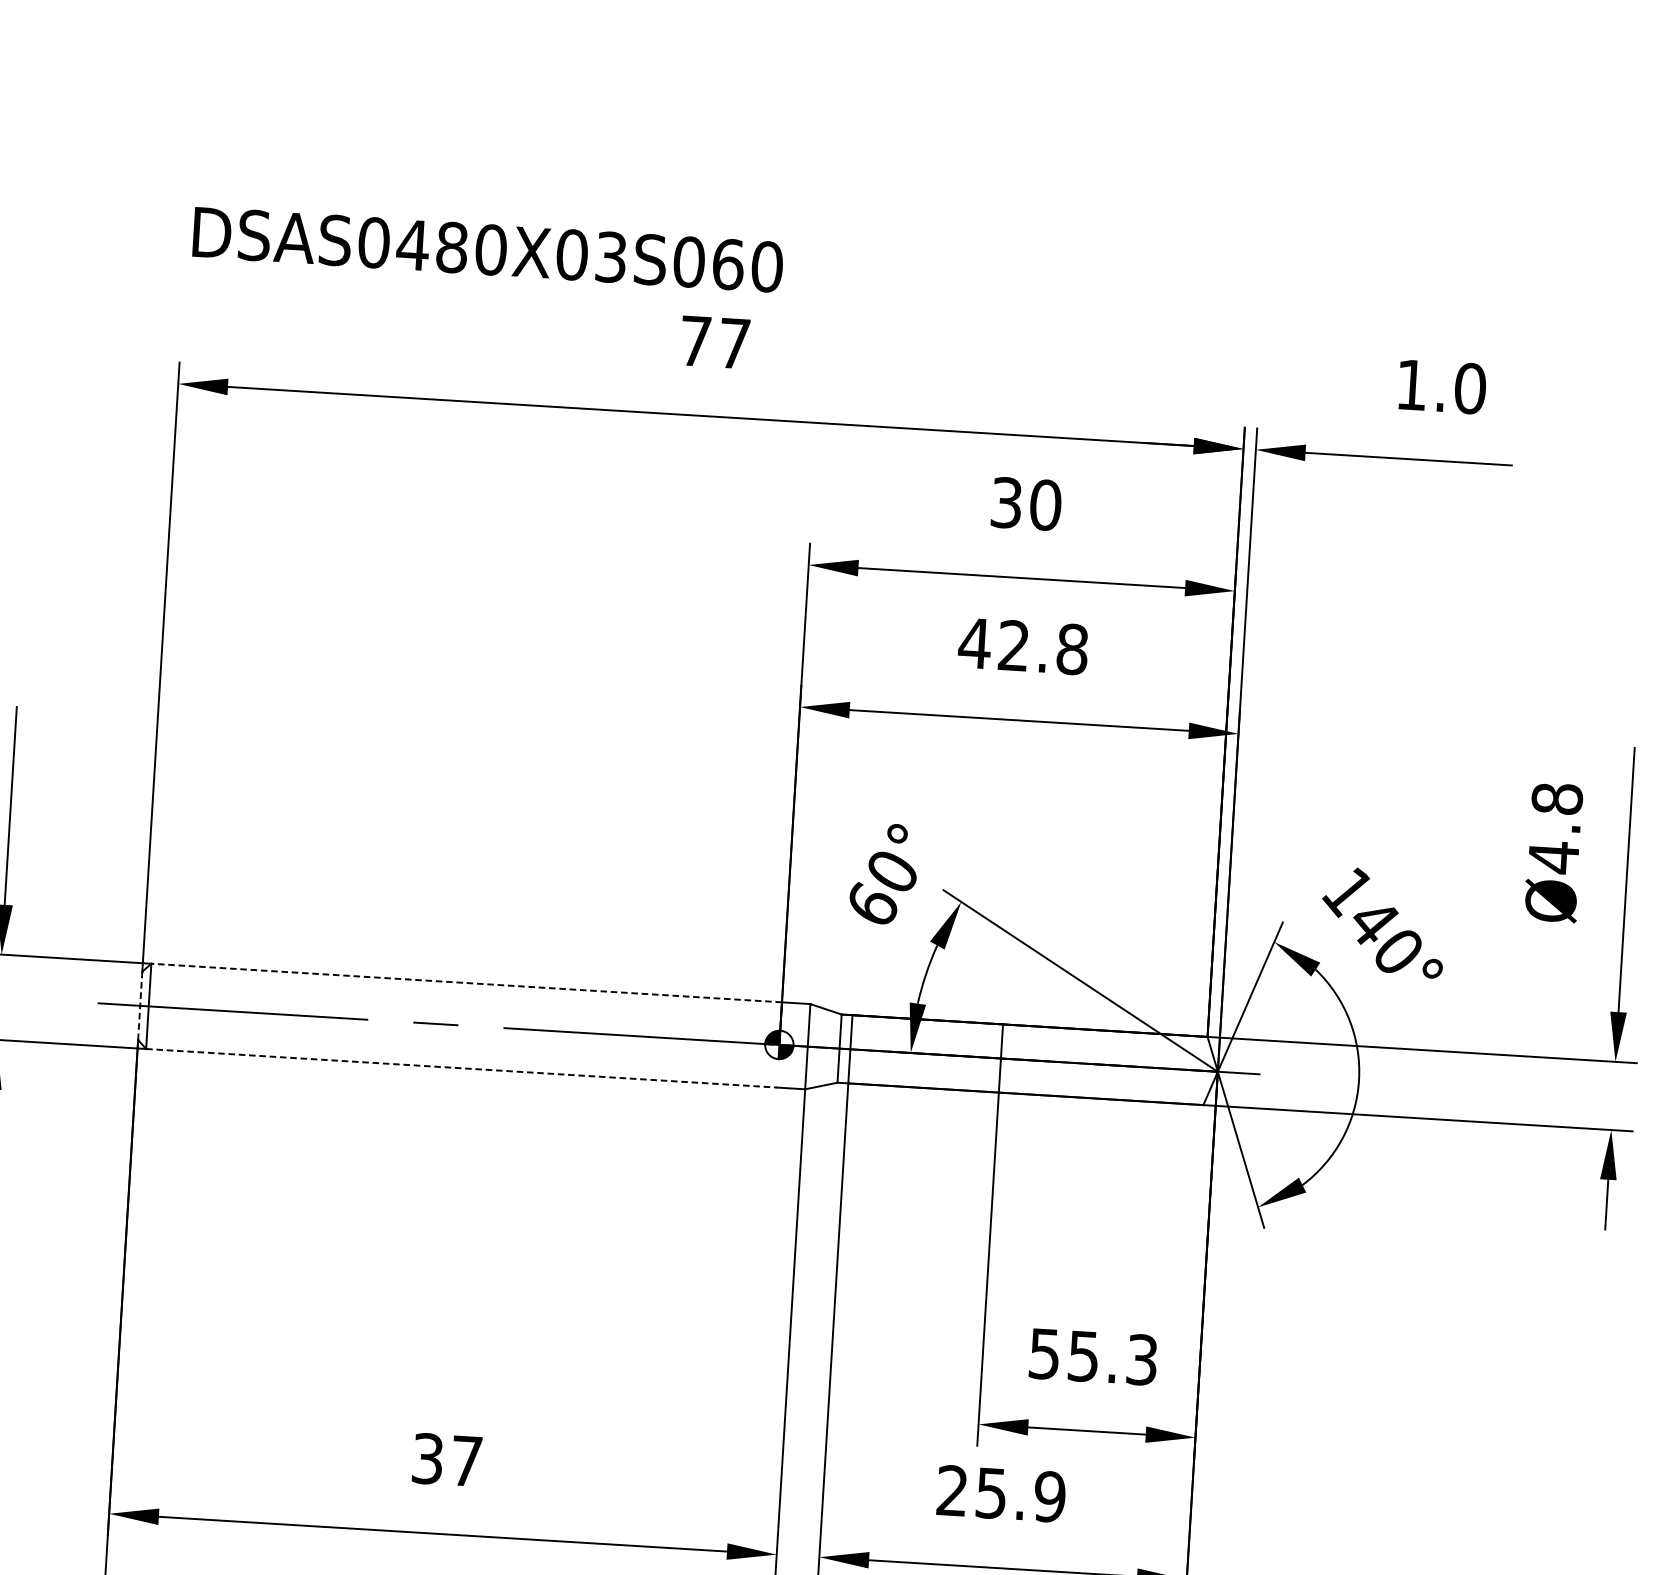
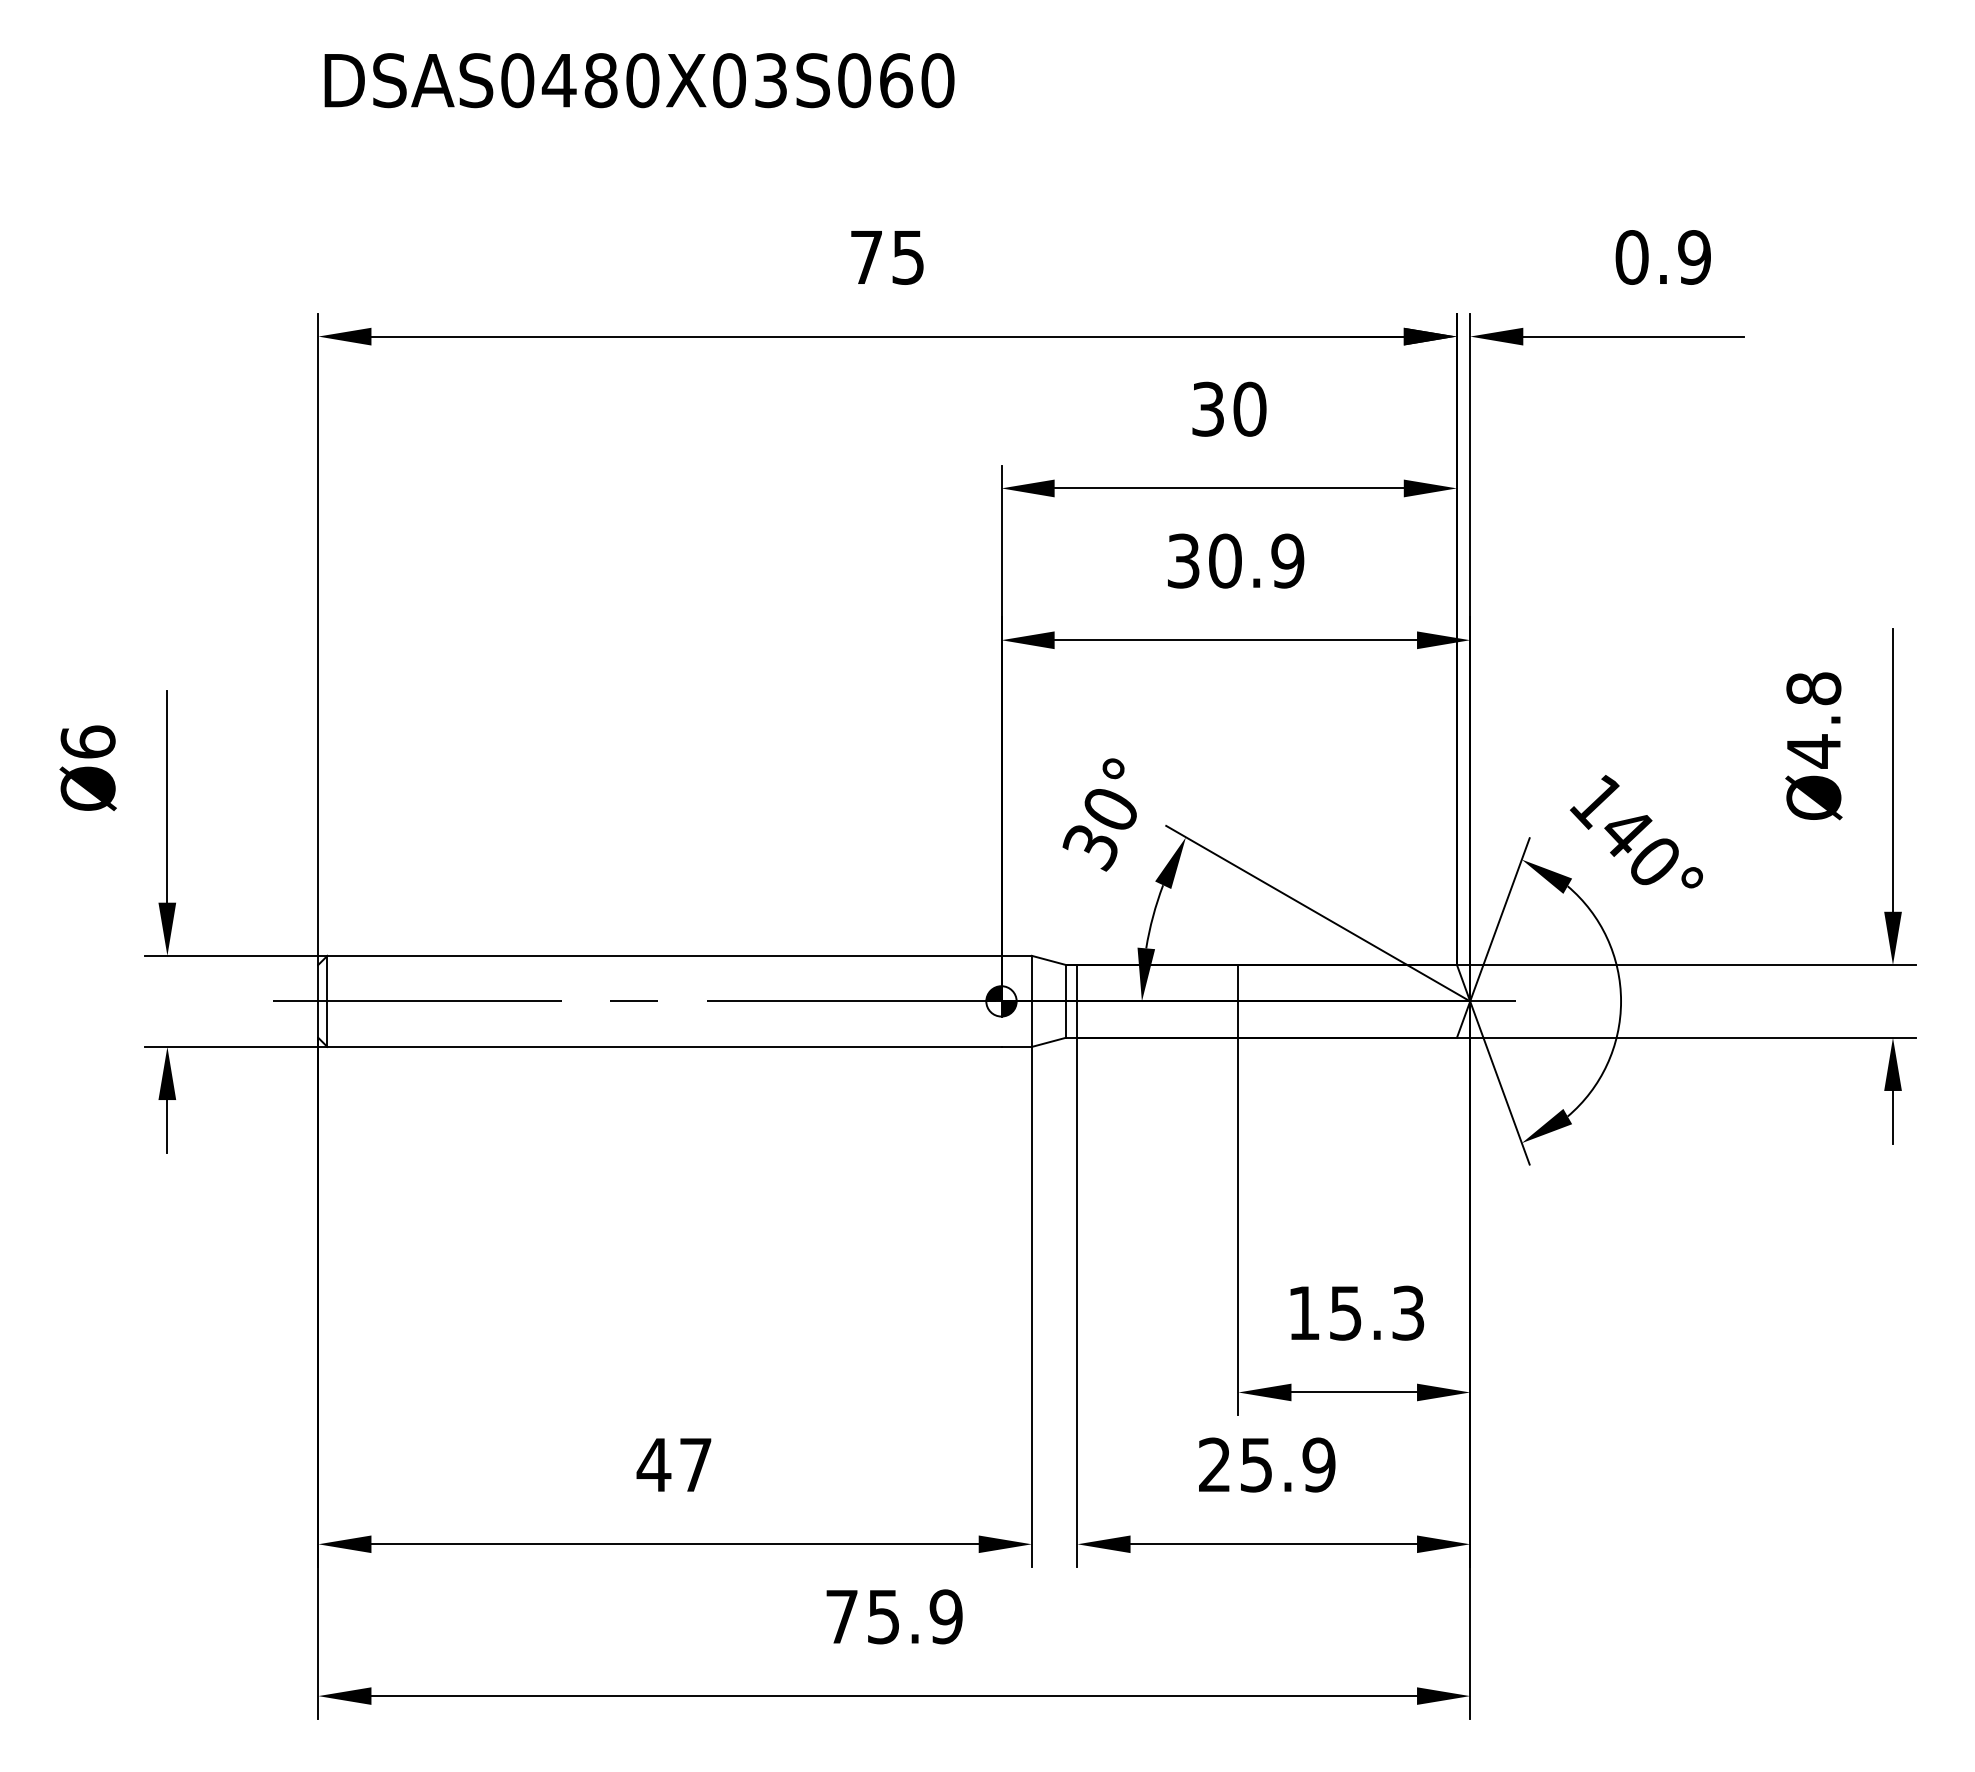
text: (488, 249) -> (639, 80), moved
text: (734, 343) -> (907, 257), 77 -> 75
text: (1441, 386) -> (1663, 257), 1.0 -> 0.9
text: (1023, 645) -> (1235, 560), 42.8 -> 30.9
text: (871, 905) -> (1090, 846), 60° -> 30°
line: (465, 982) -> (663, 955), dashed -> solid
line: (140, 1005) -> (318, 1001), dashed -> solid
line: (461, 1067) -> (664, 1046), dashed -> solid
text: (1044, 1354) -> (1303, 1313), 55.3 -> 15.3
text: (427, 1458) -> (653, 1464), 37 -> 47

